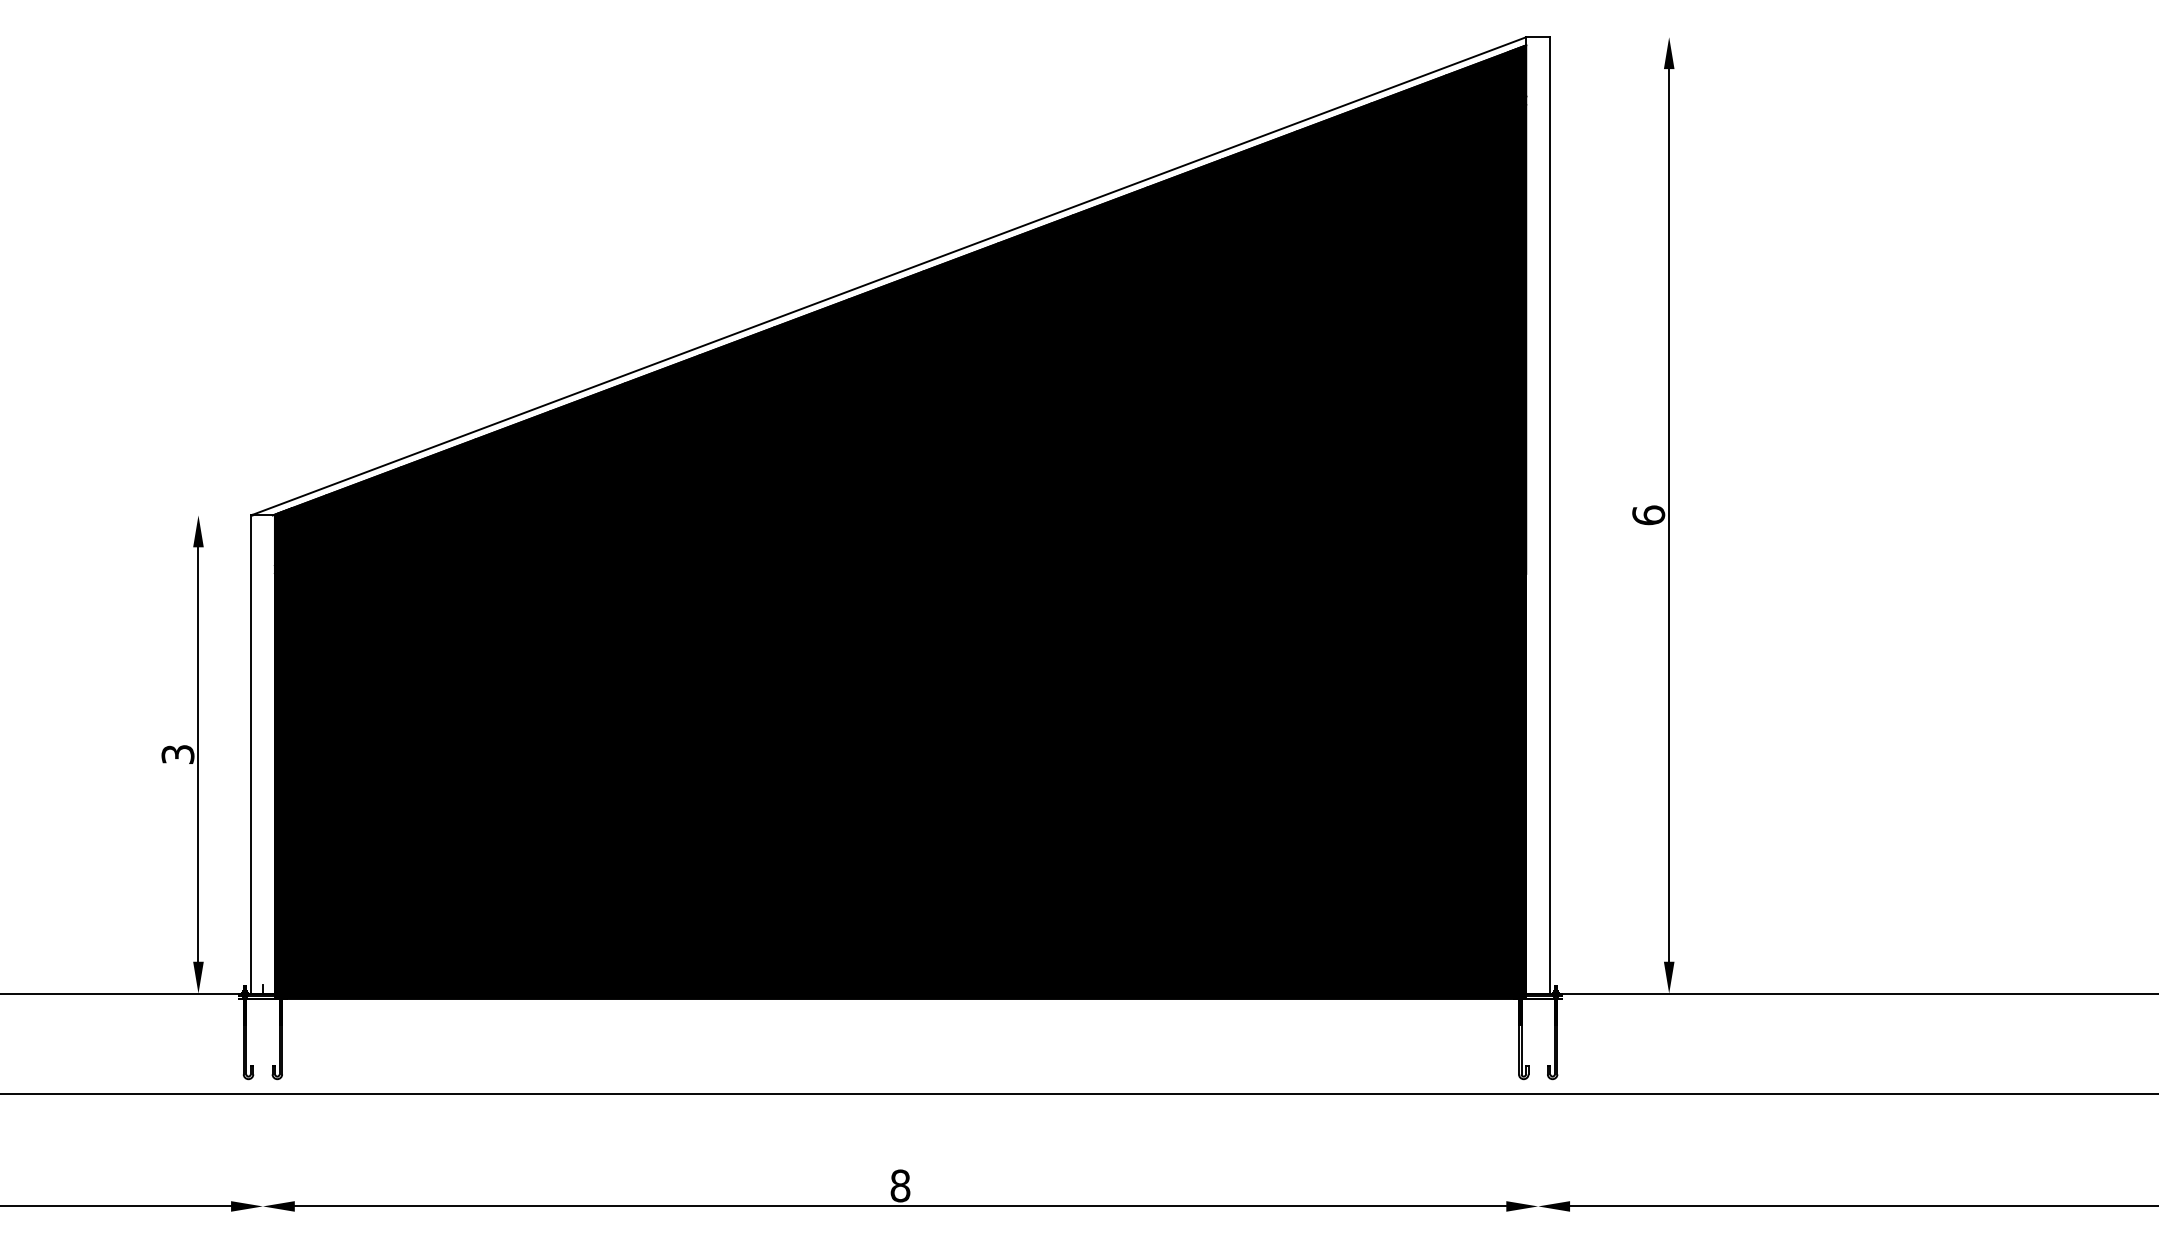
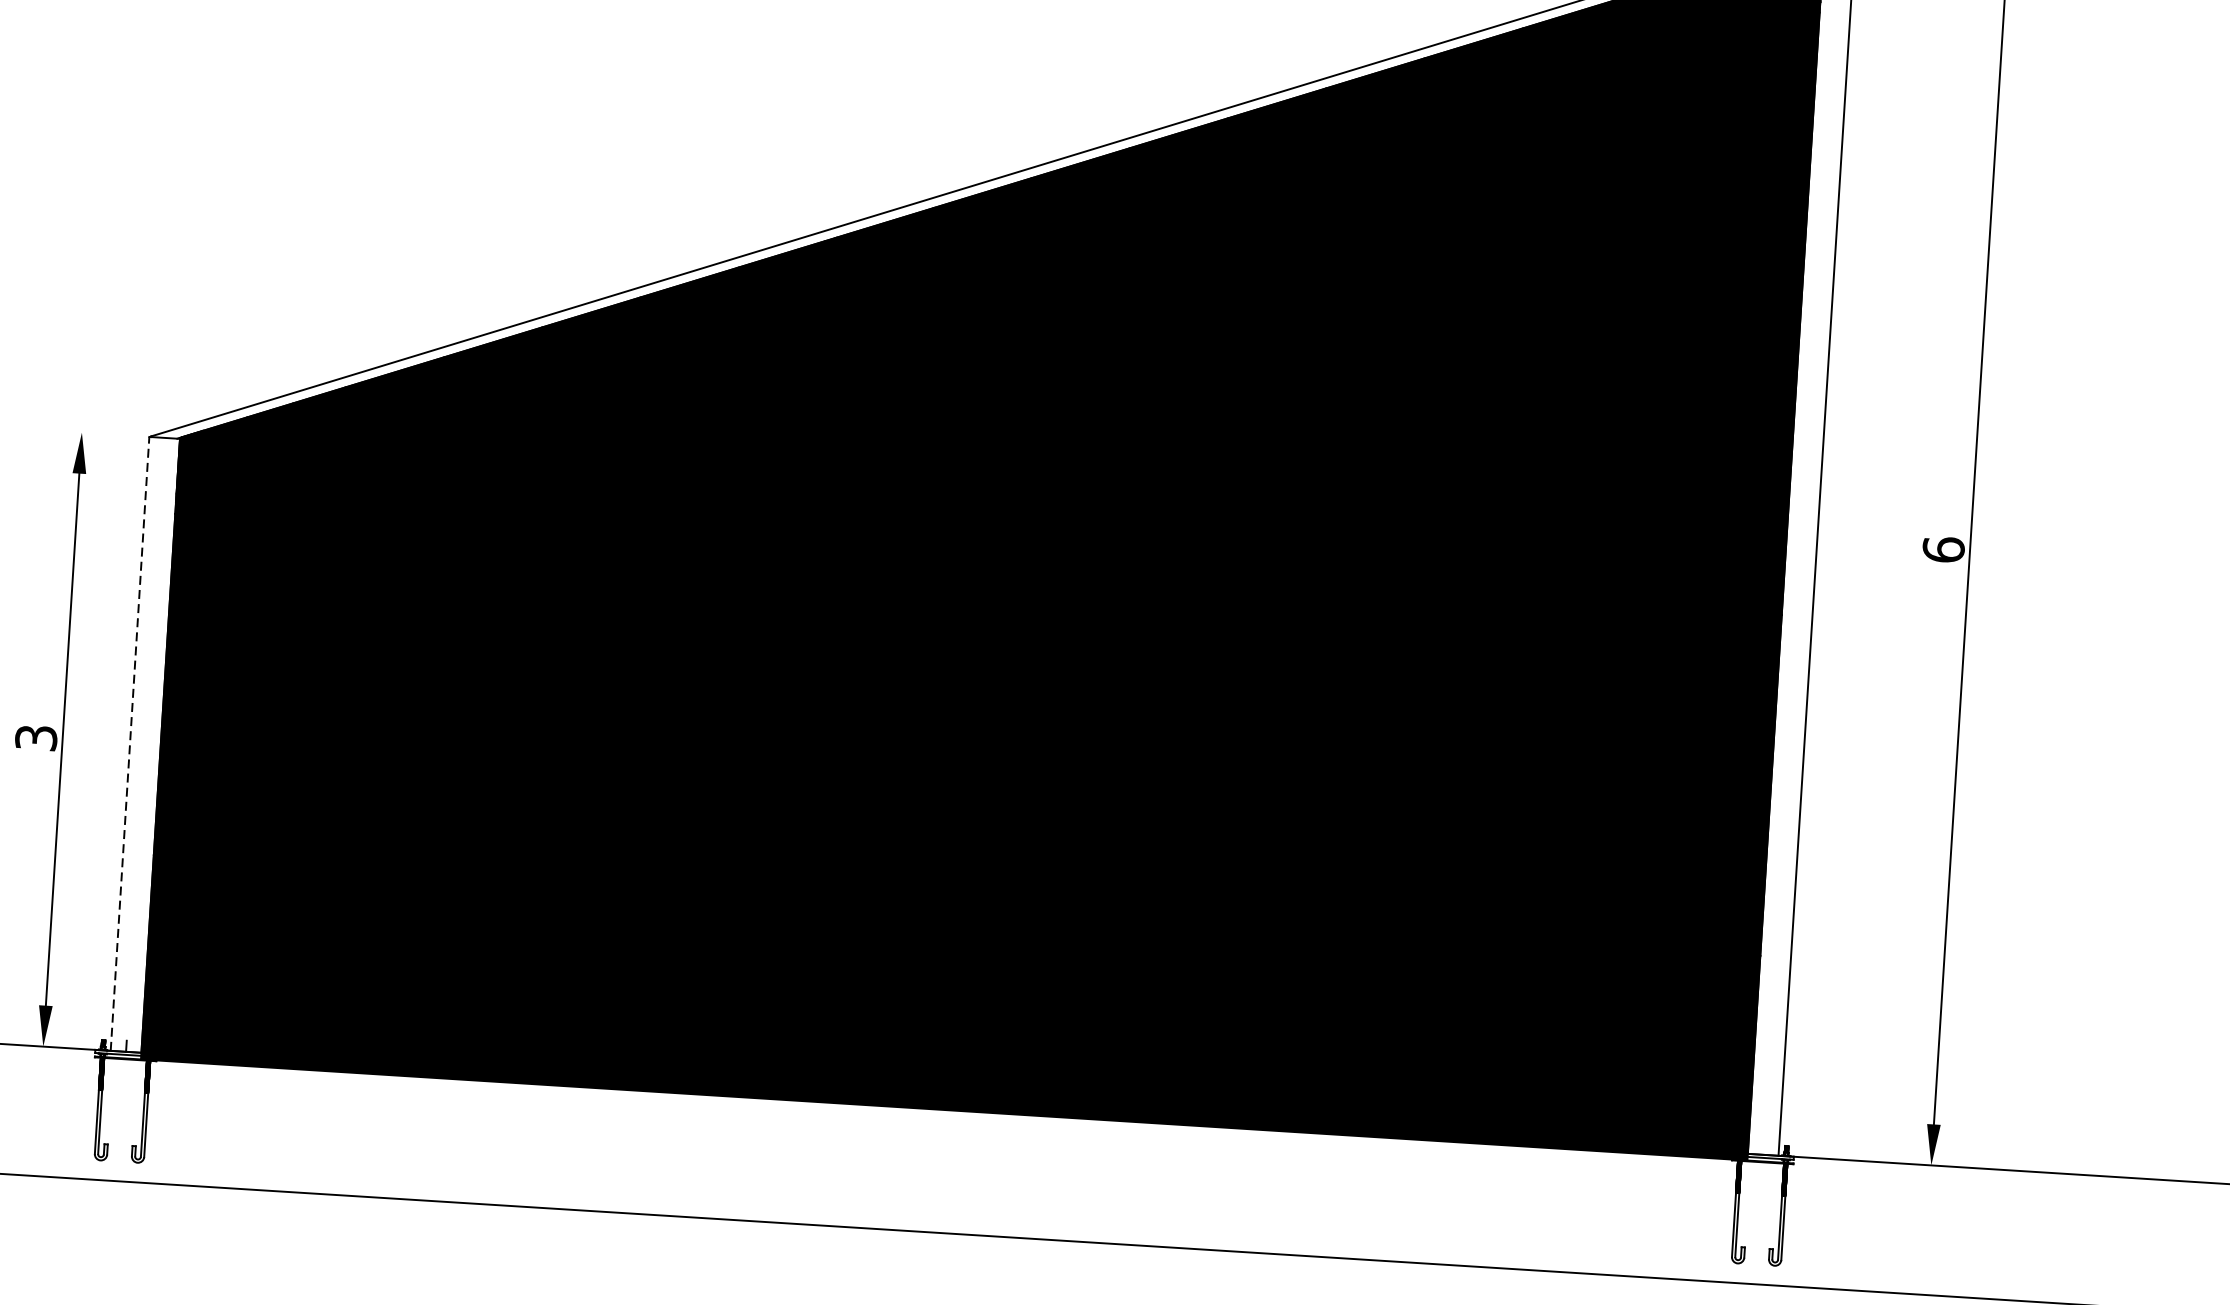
line: (251, 754) -> (130, 743), solid -> dashed

